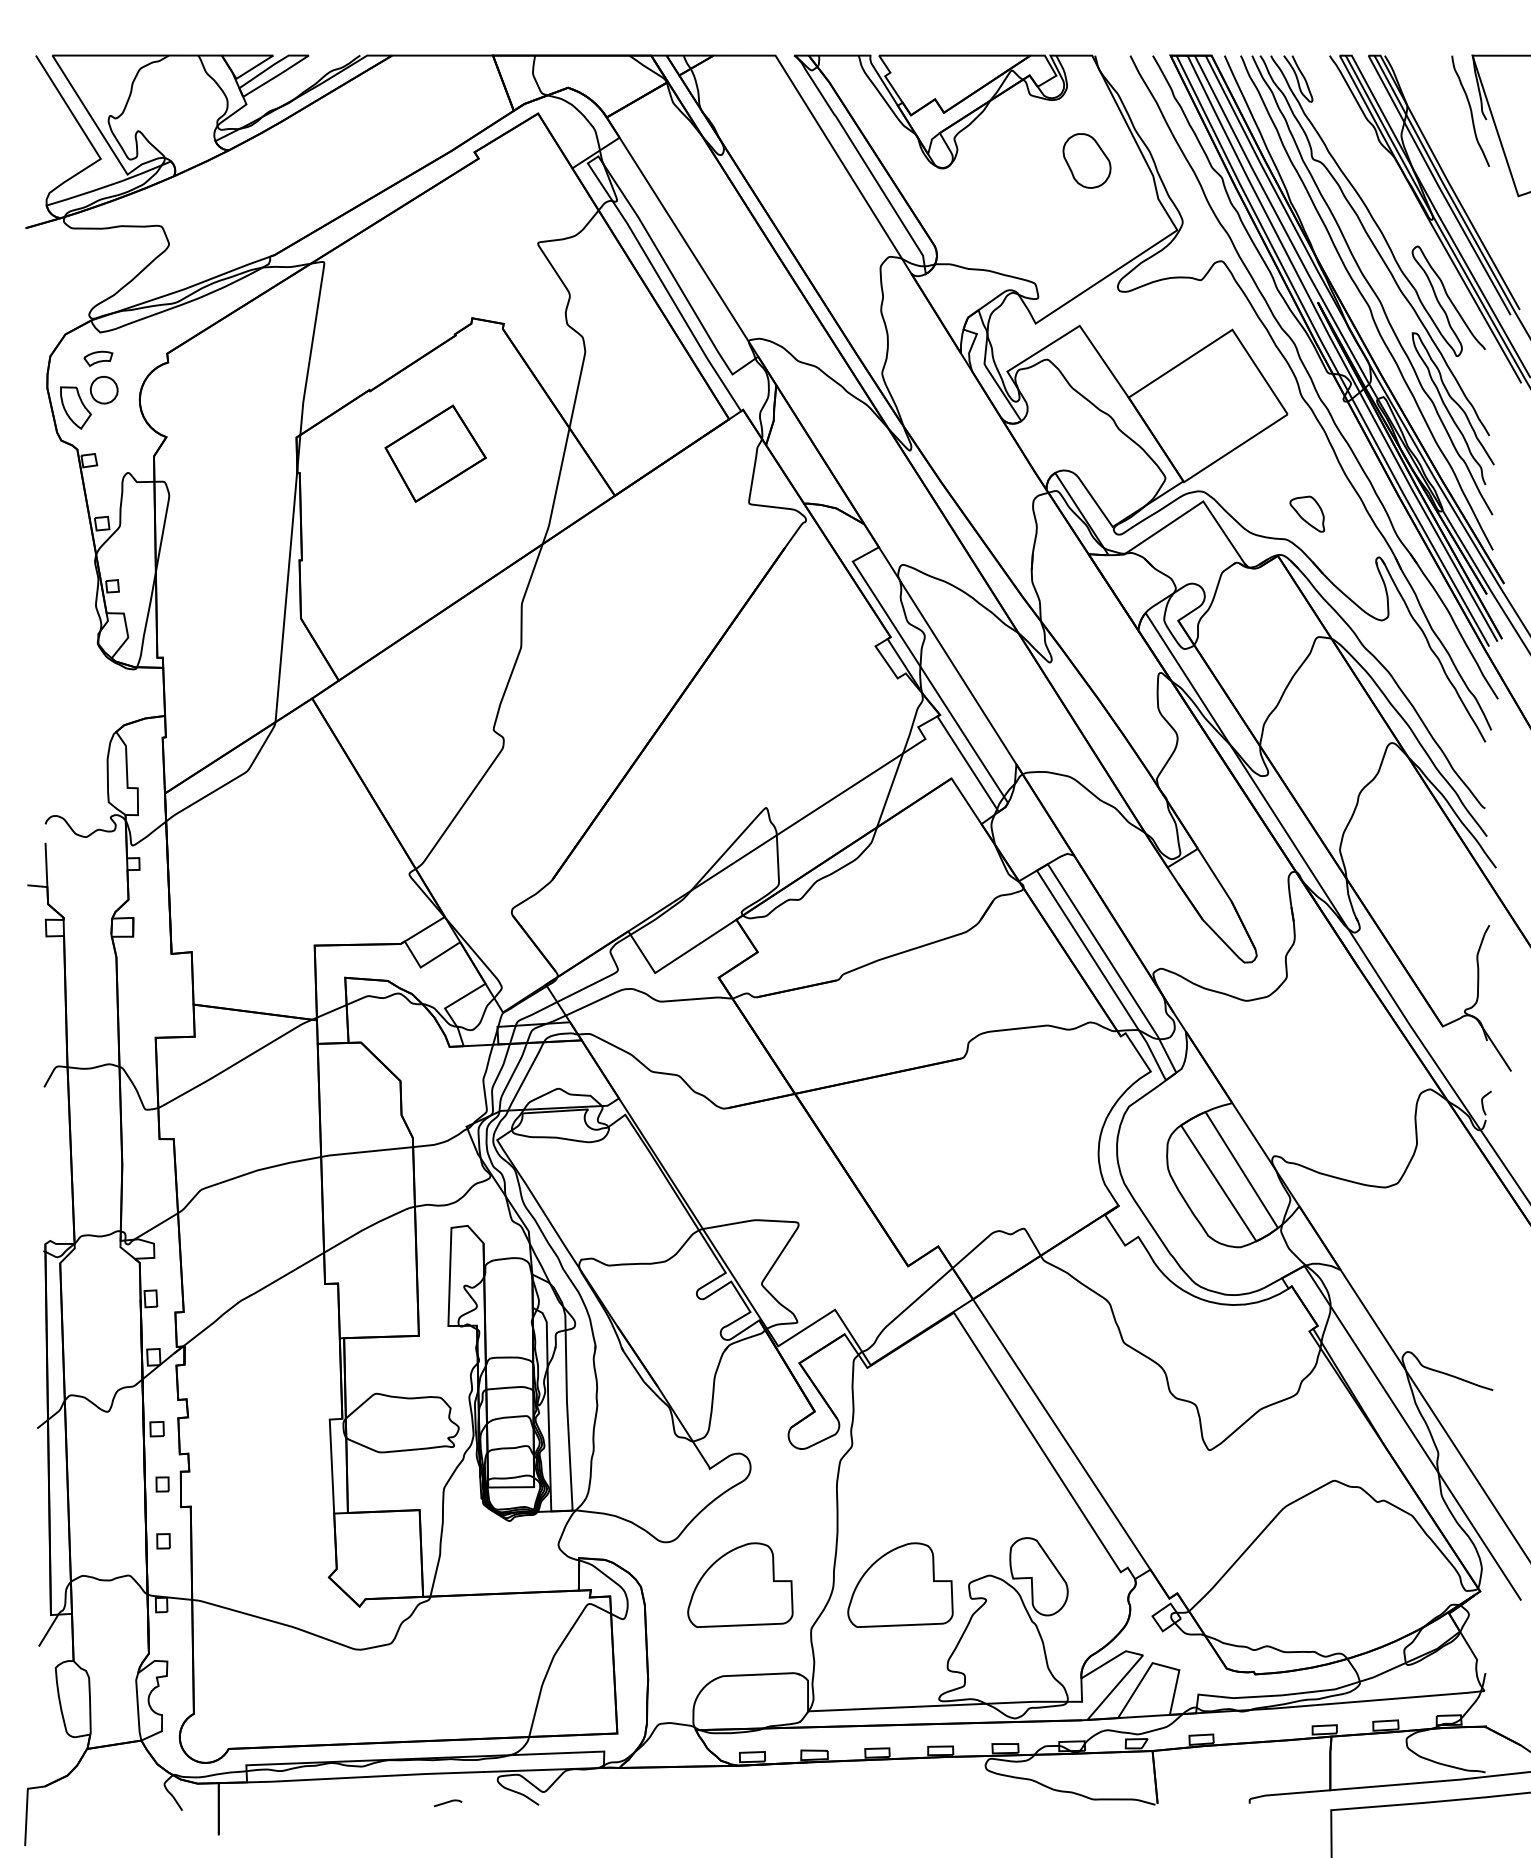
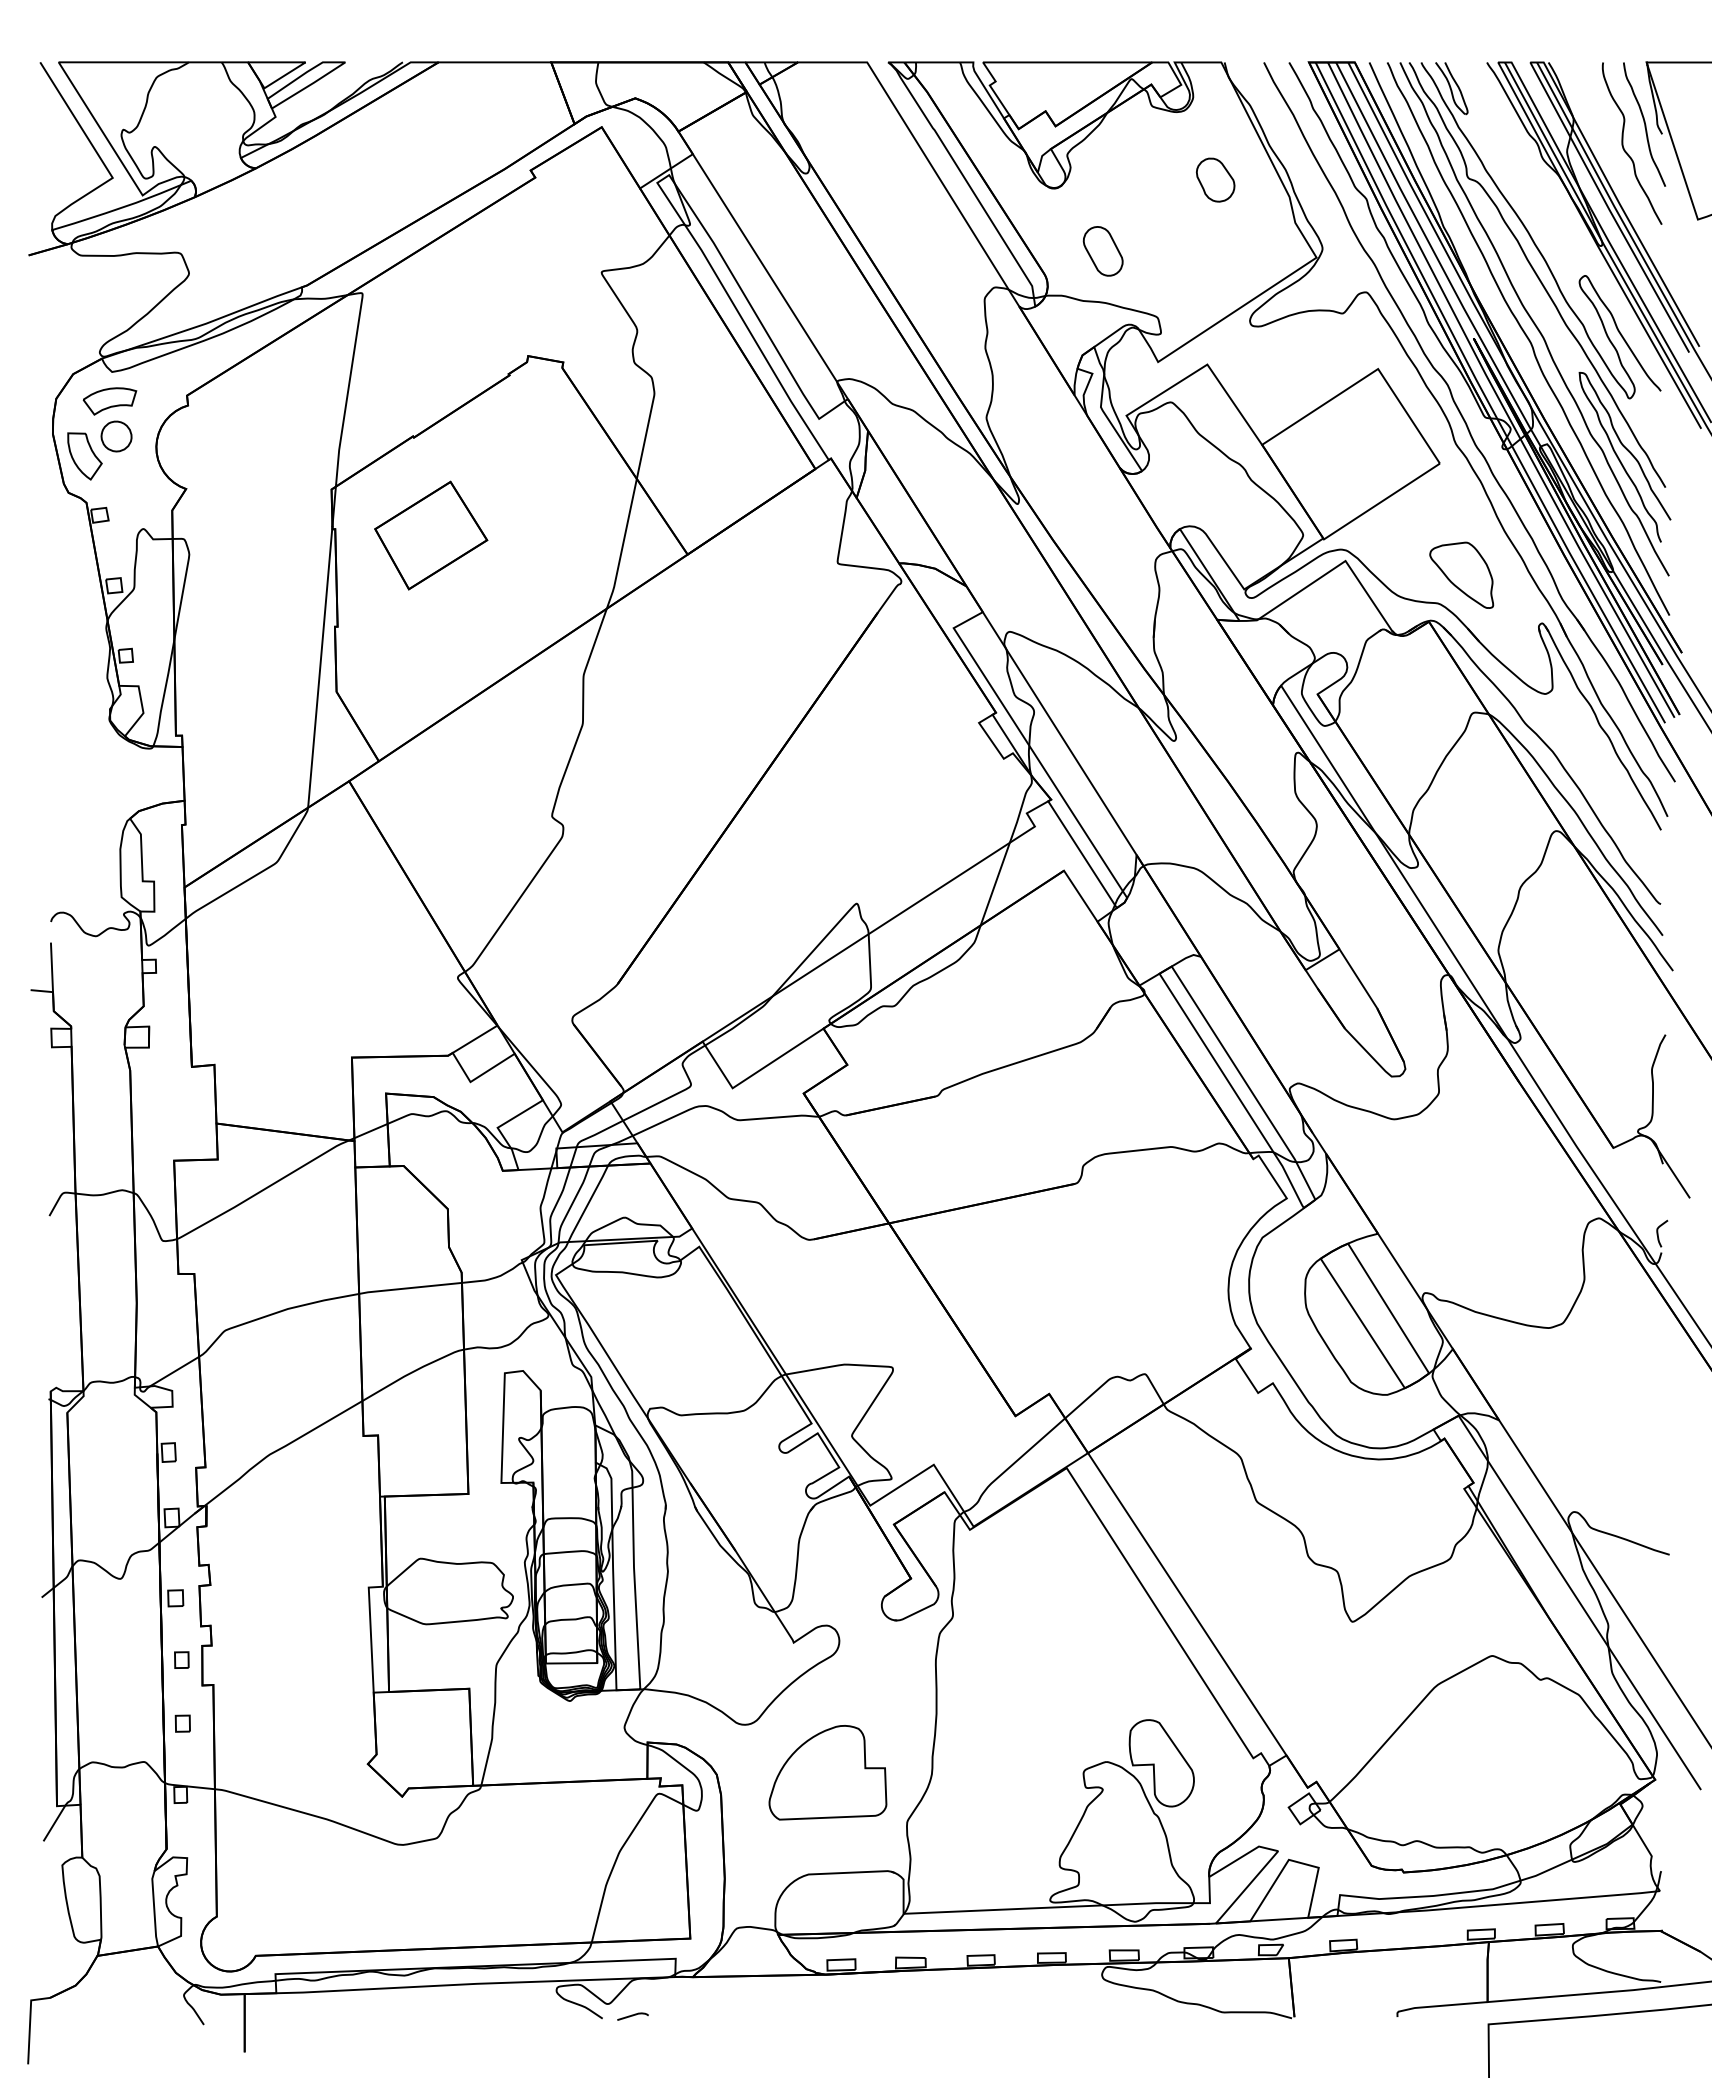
curve: (1451, 128) -> (1623, 143), added
part: (1087, 160) -> (1215, 179), size x0.71
part: (985, 224) -> (1102, 251), added
part: (97, 358) -> (109, 401), size x1.67
part: (435, 453) -> (431, 535), moved
part: (1306, 513) -> (1461, 574), size x1.67
part: (900, 1584) -> (1006, 1772), removed
curve: (447, 1803) -> (632, 2016), moved

